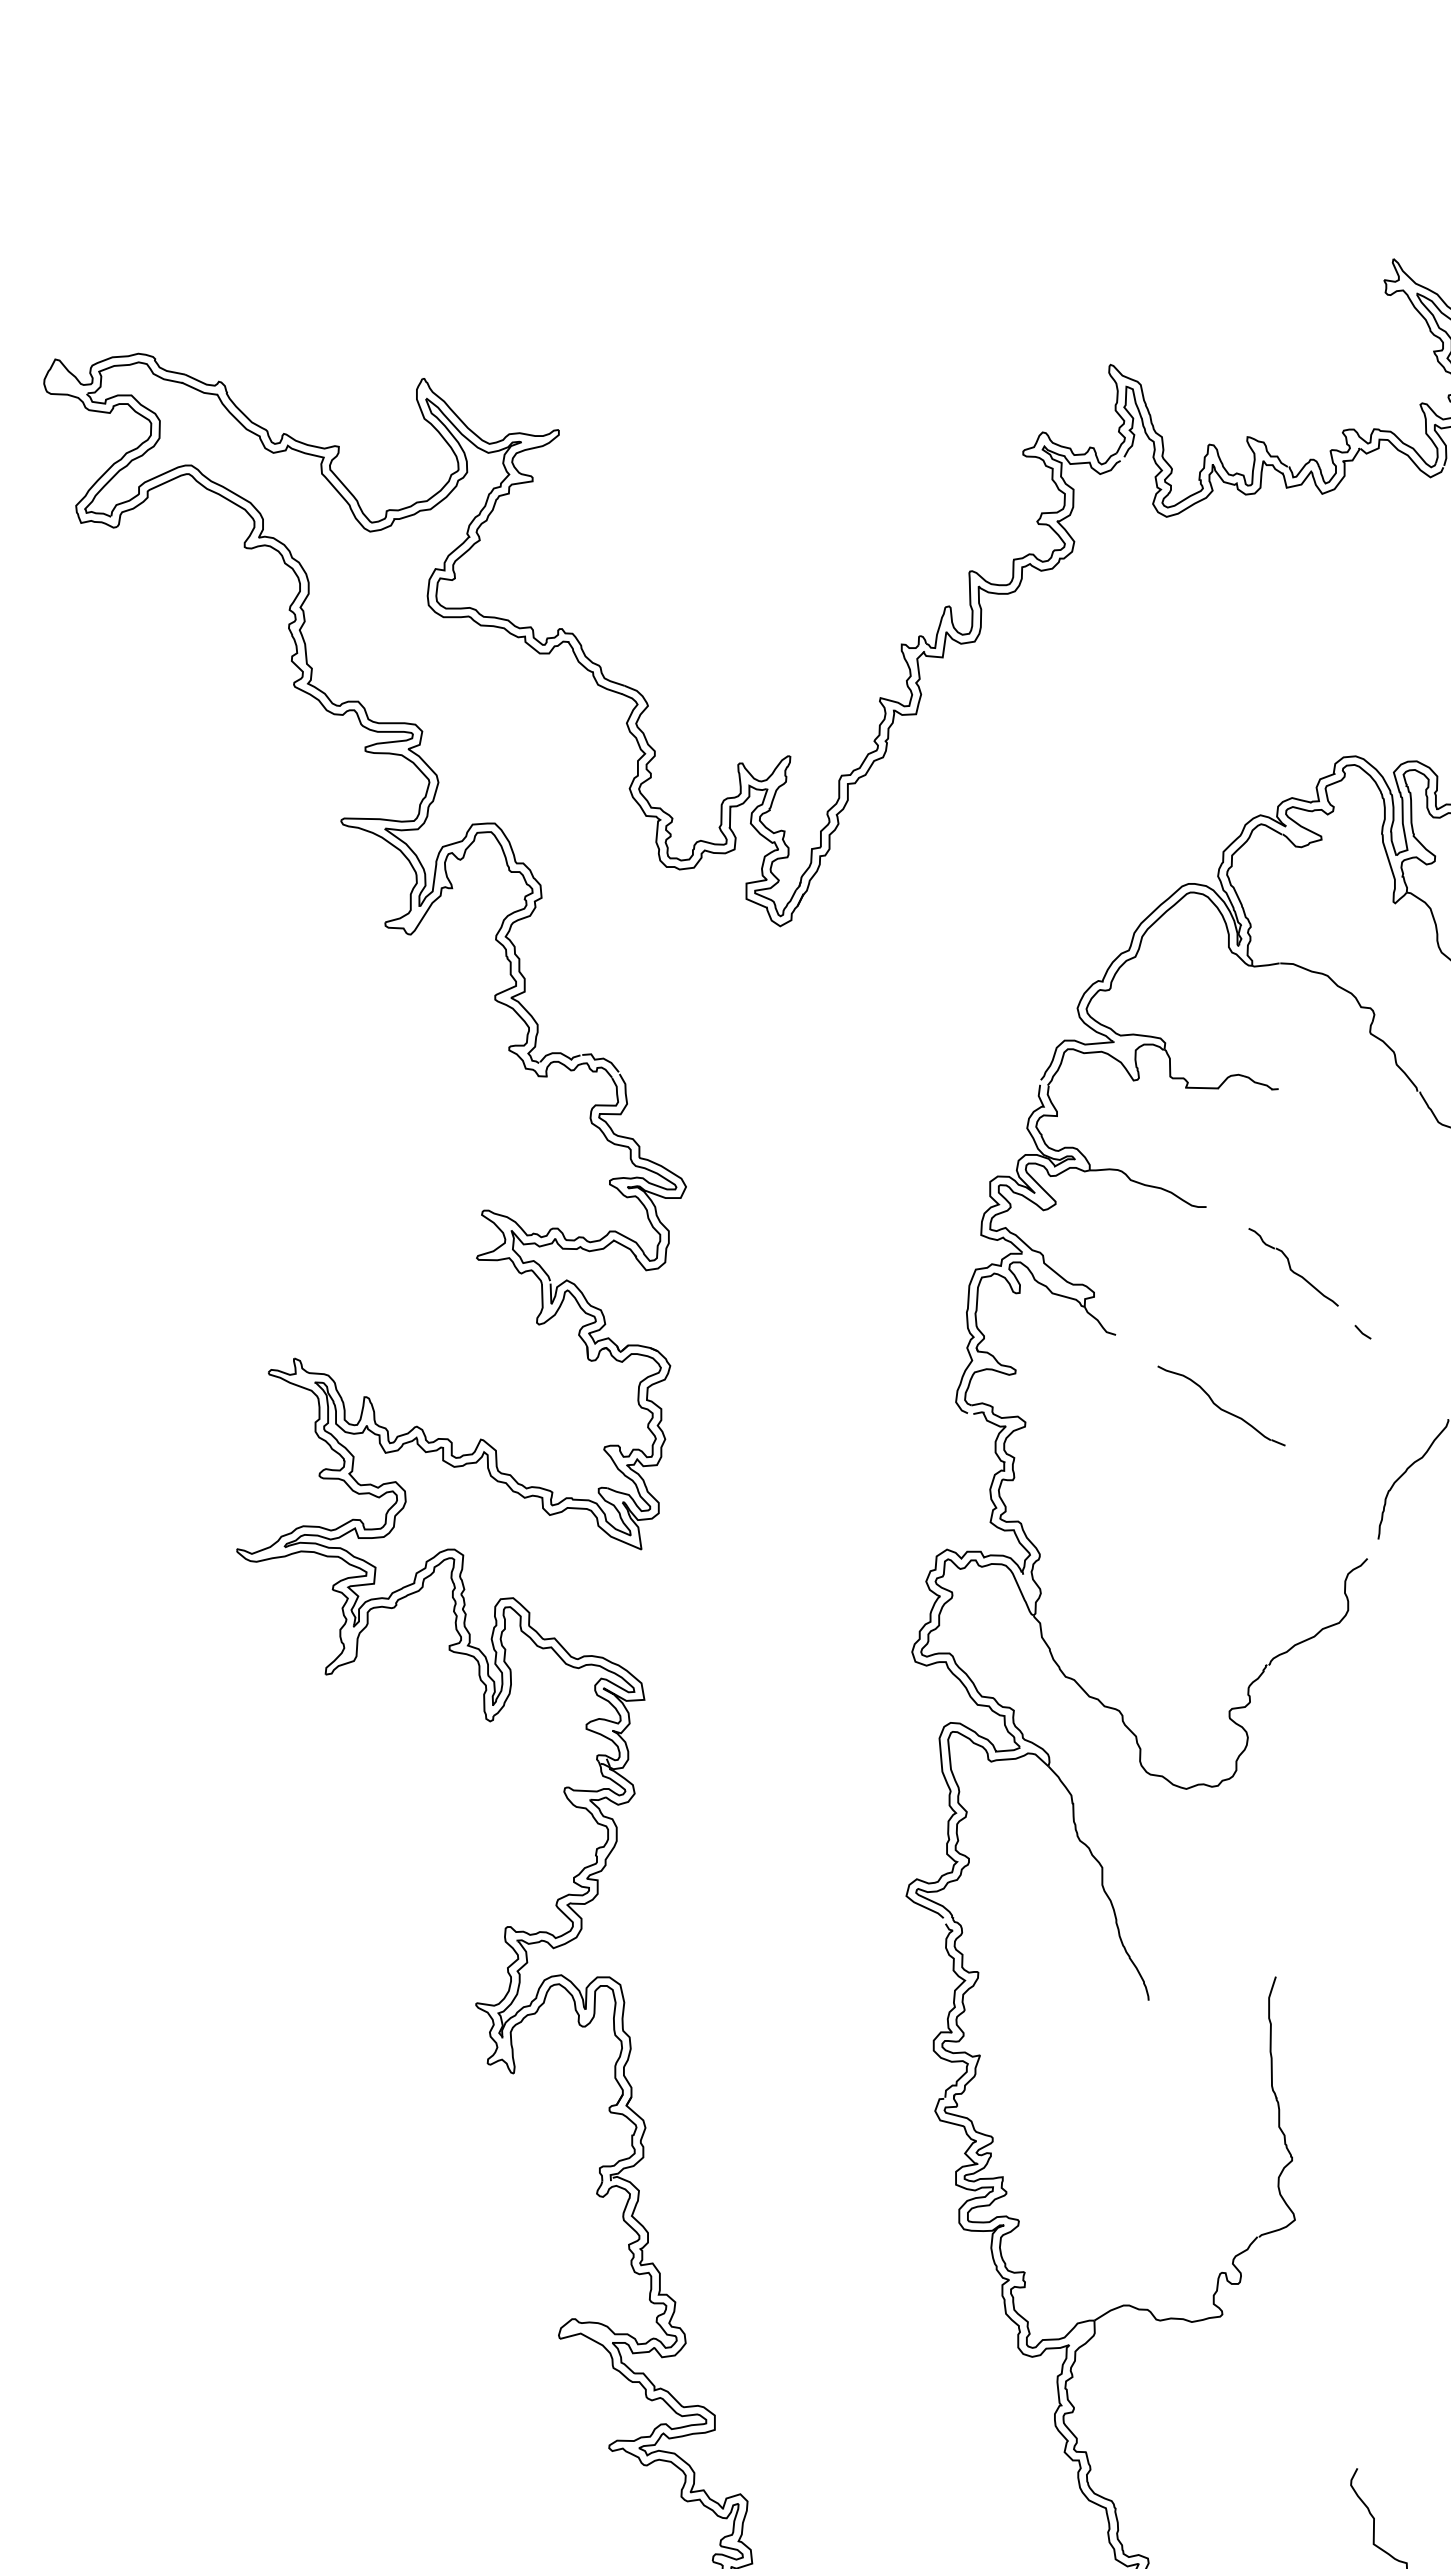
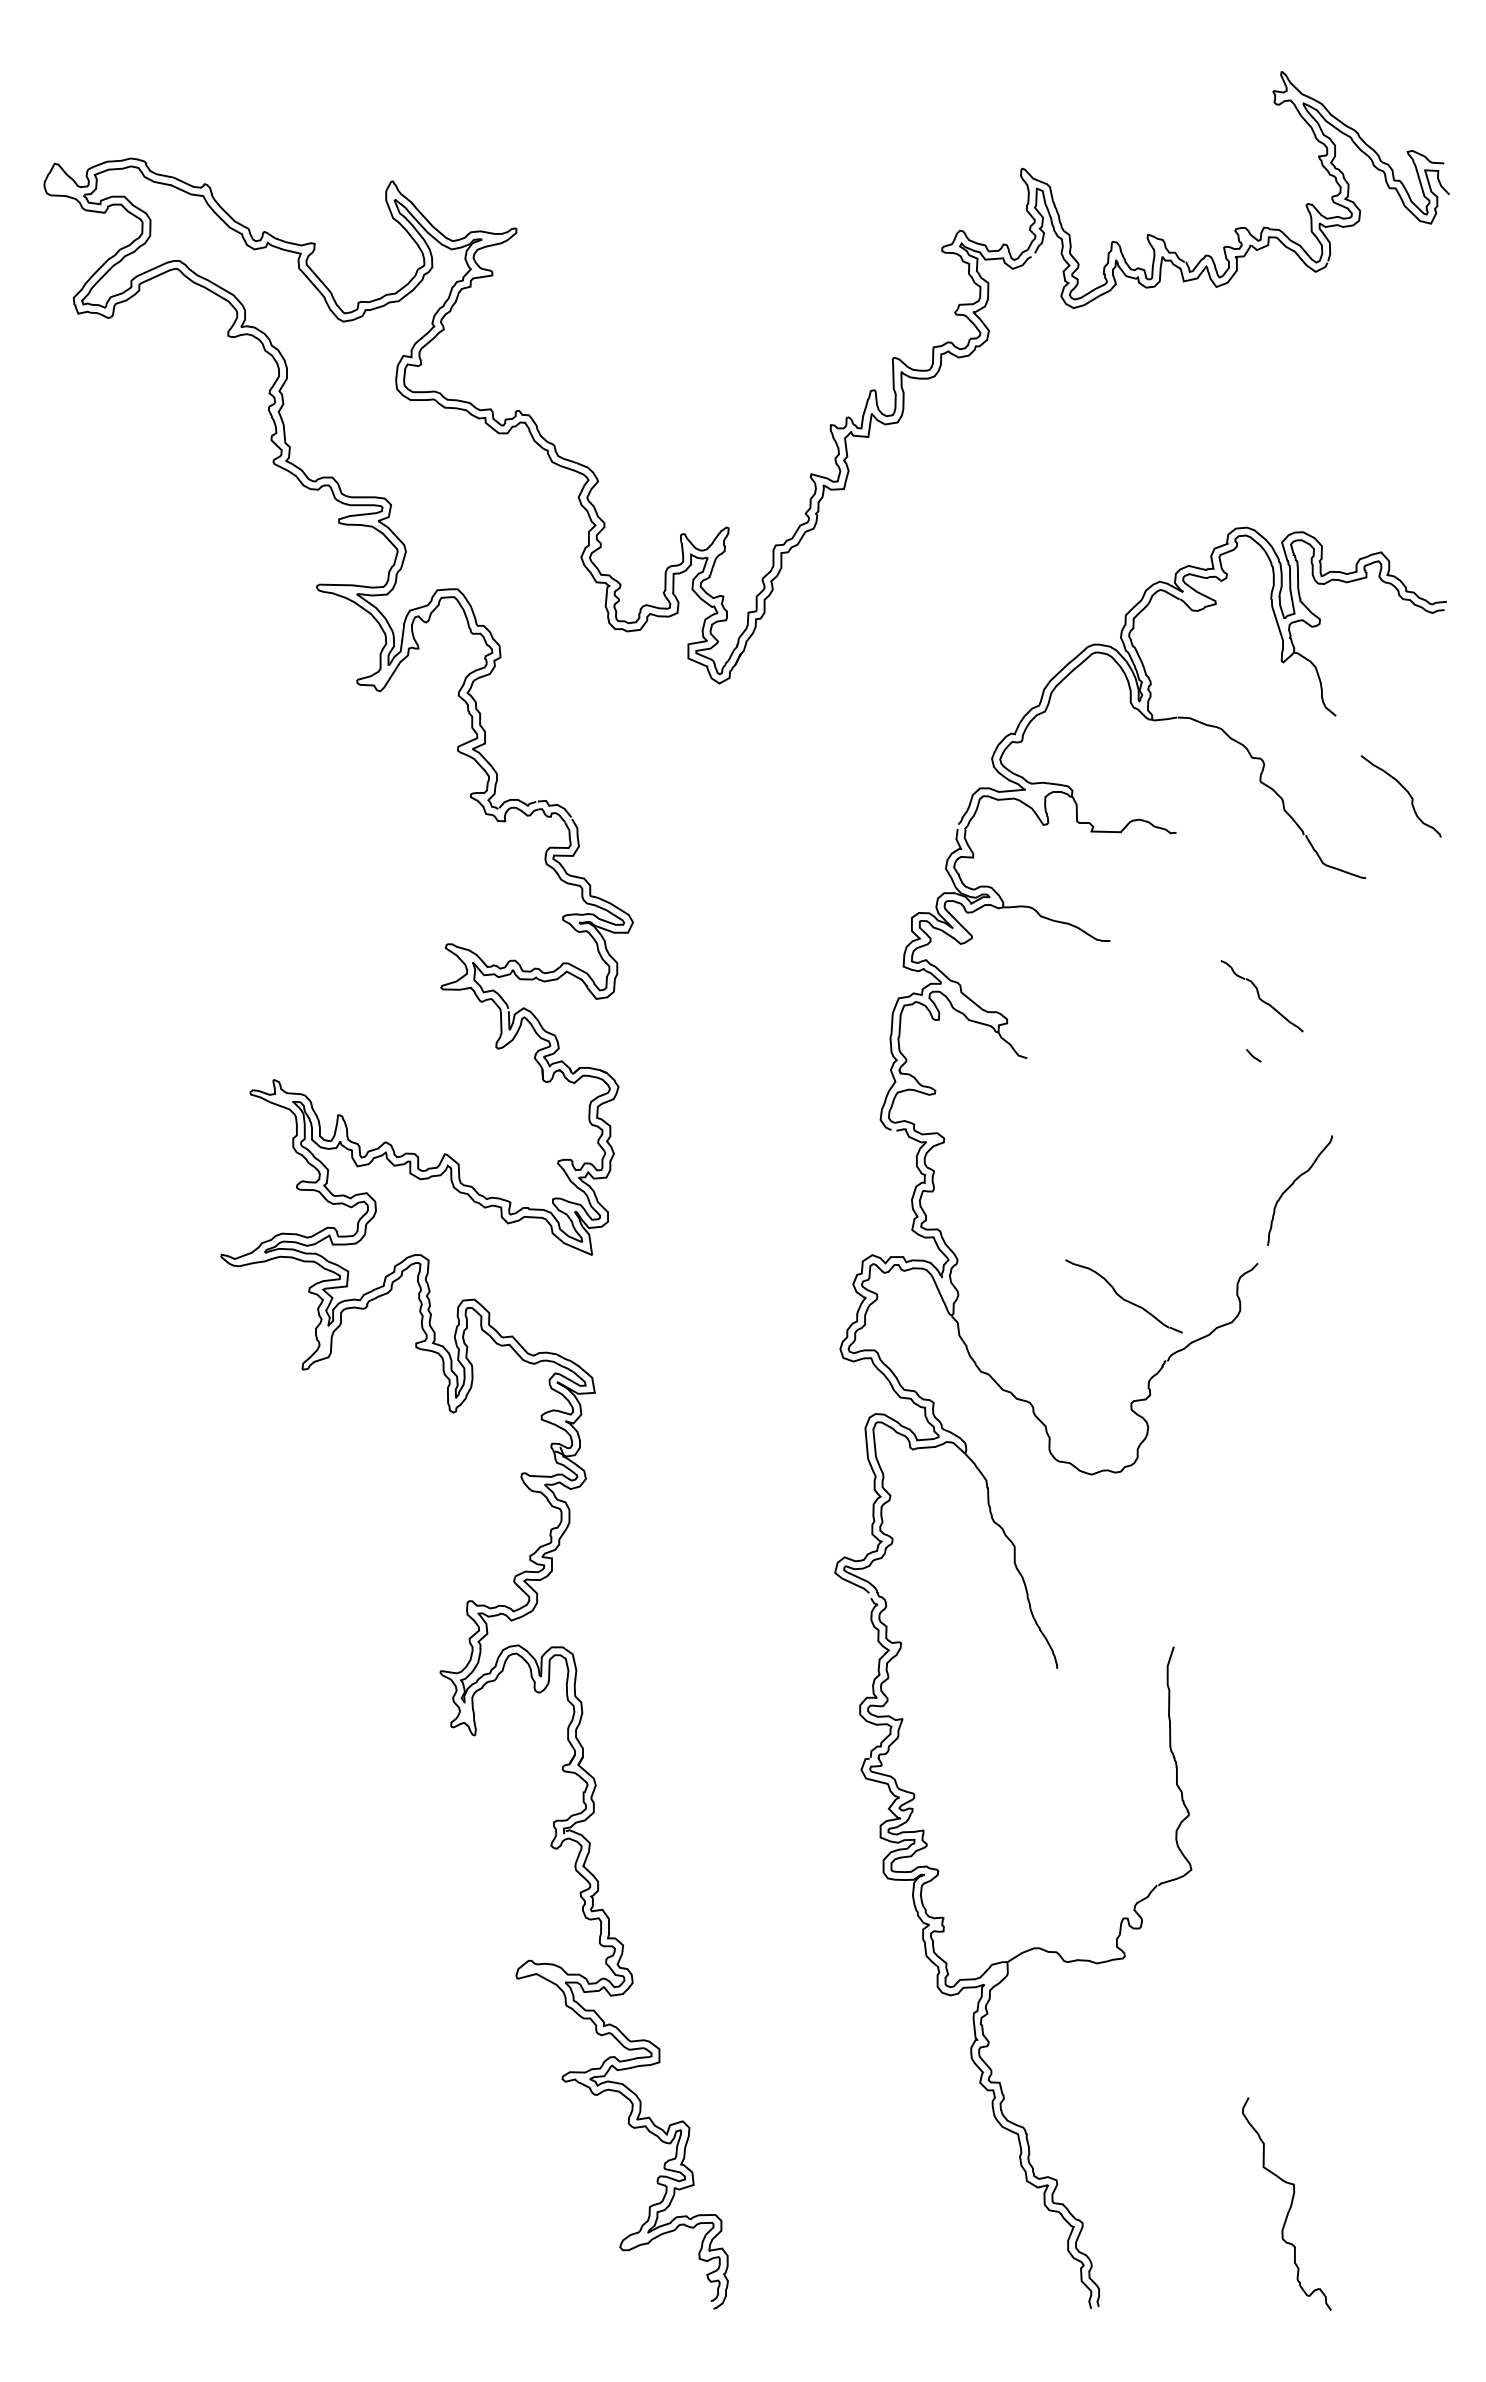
part: (1292, 1267) -> (1261, 996), moved
part: (1220, 1406) -> (1123, 1296), moved

